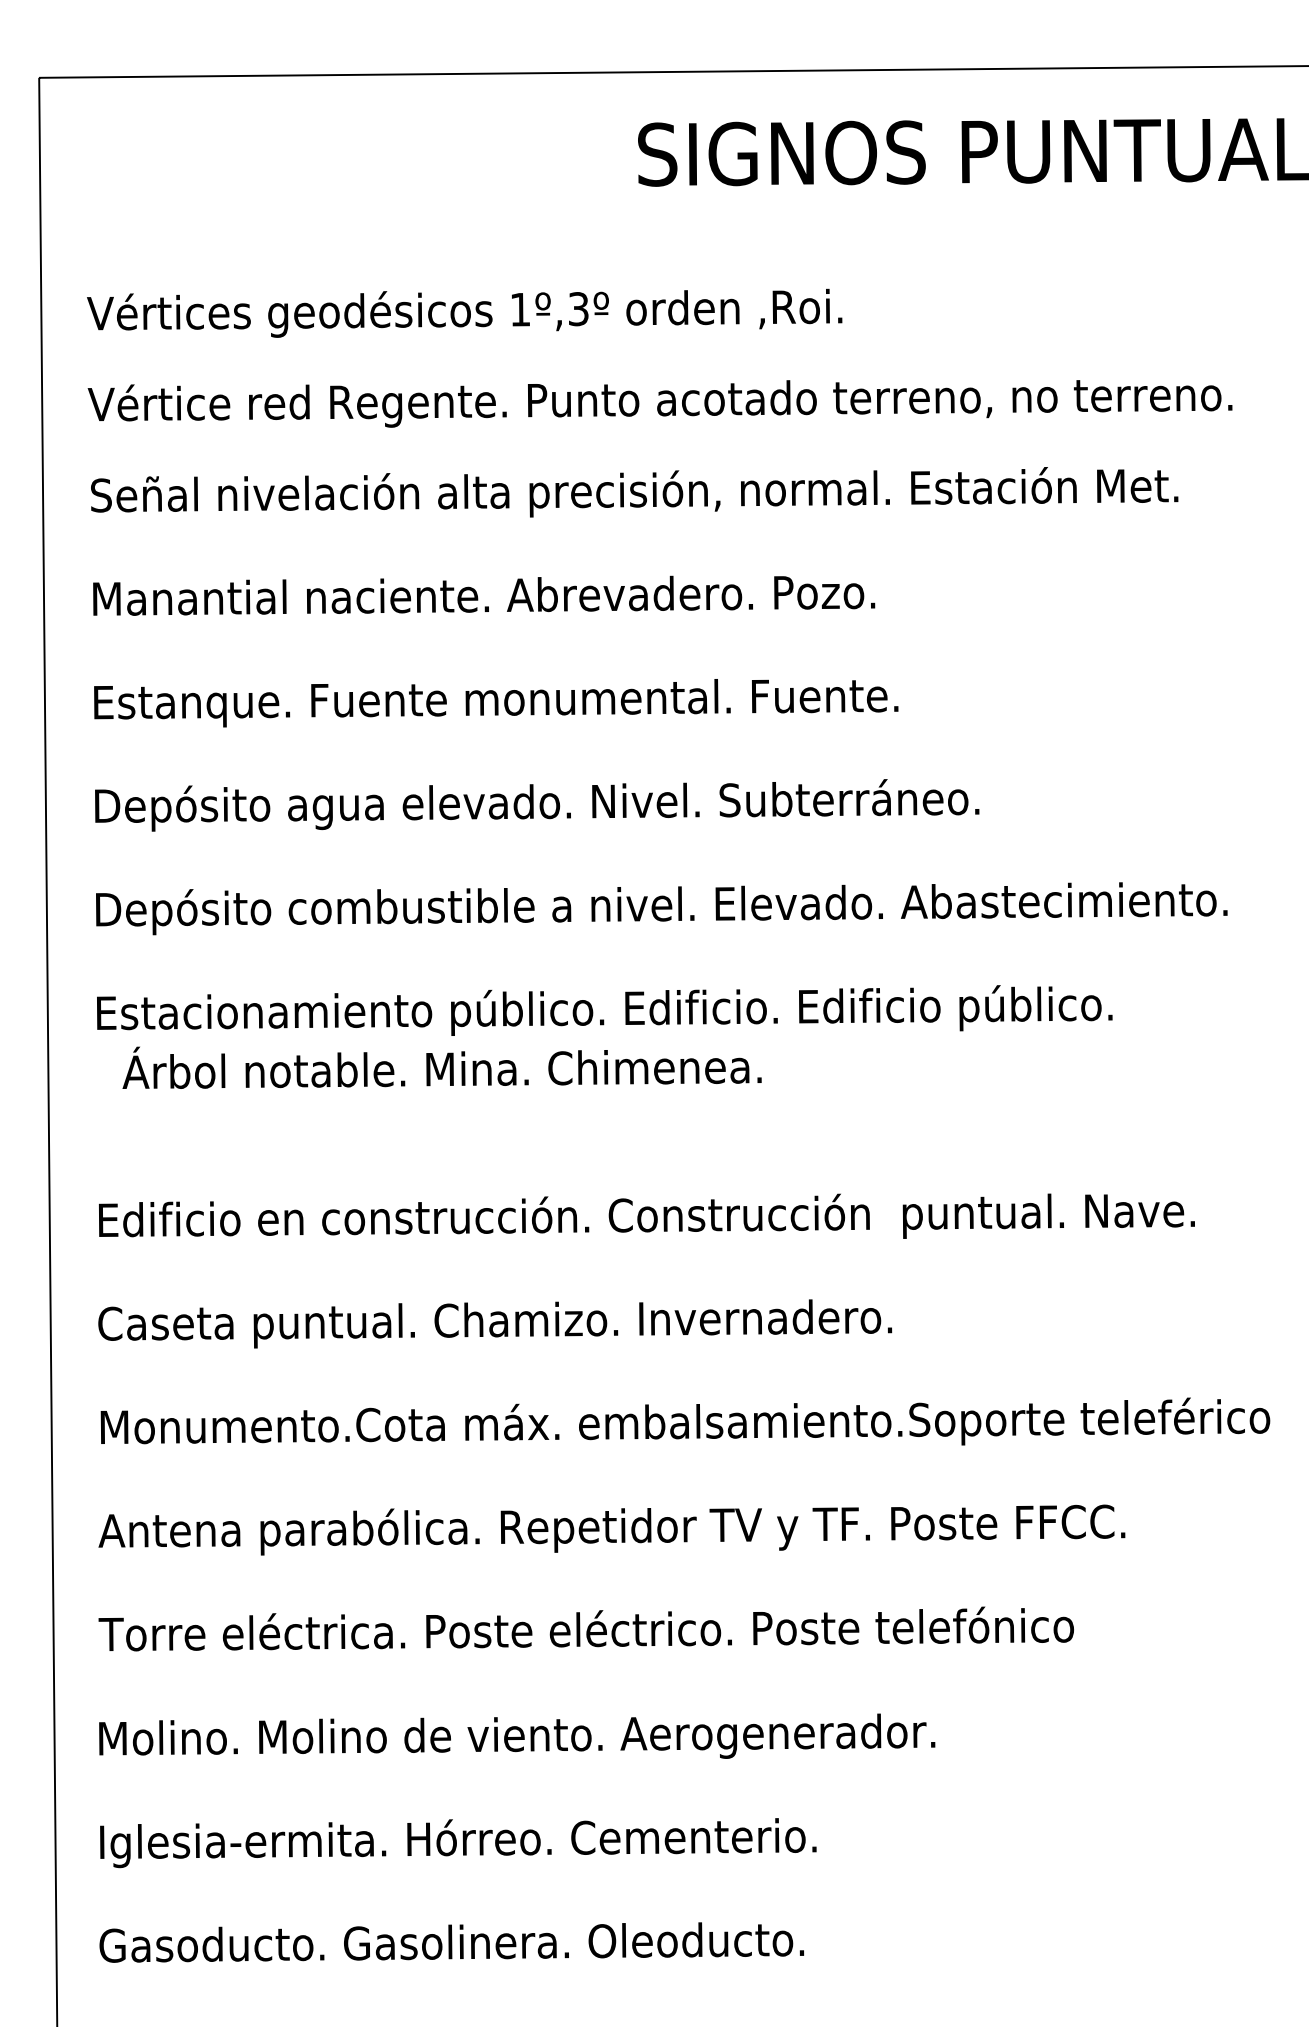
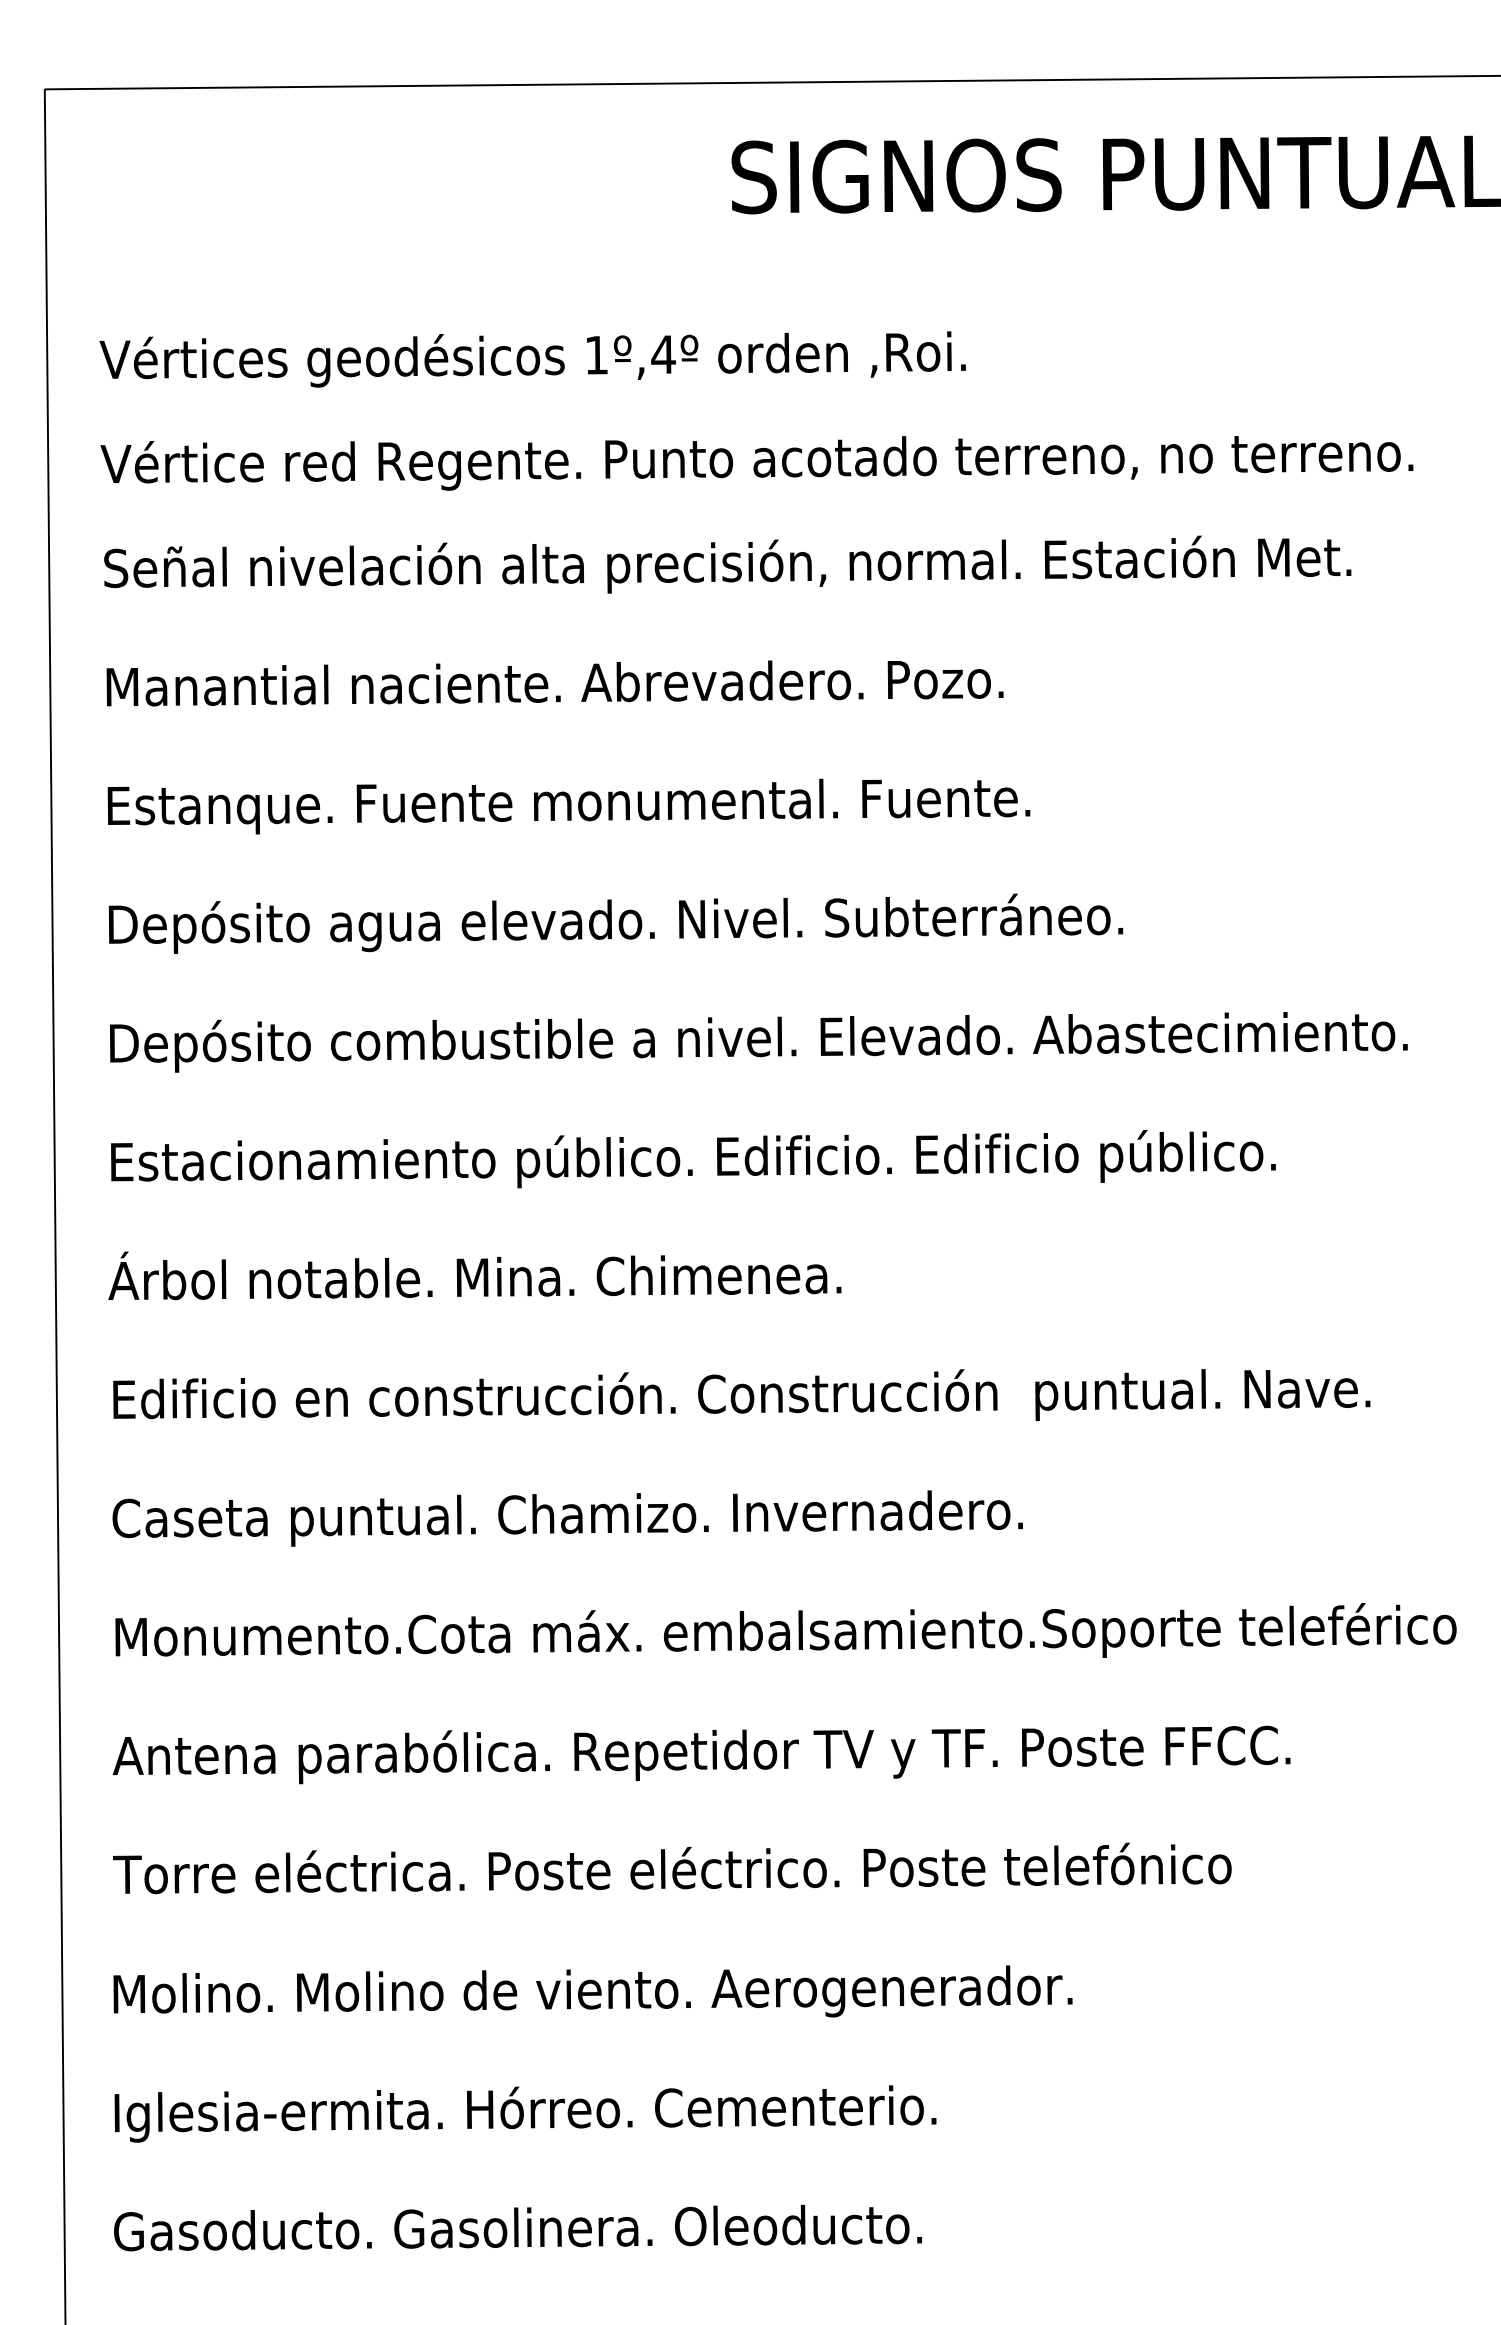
text: (578, 309) -> (663, 354), 1º,3º -> 1º,4º
text: (441, 1067) -> (474, 1275), moved

